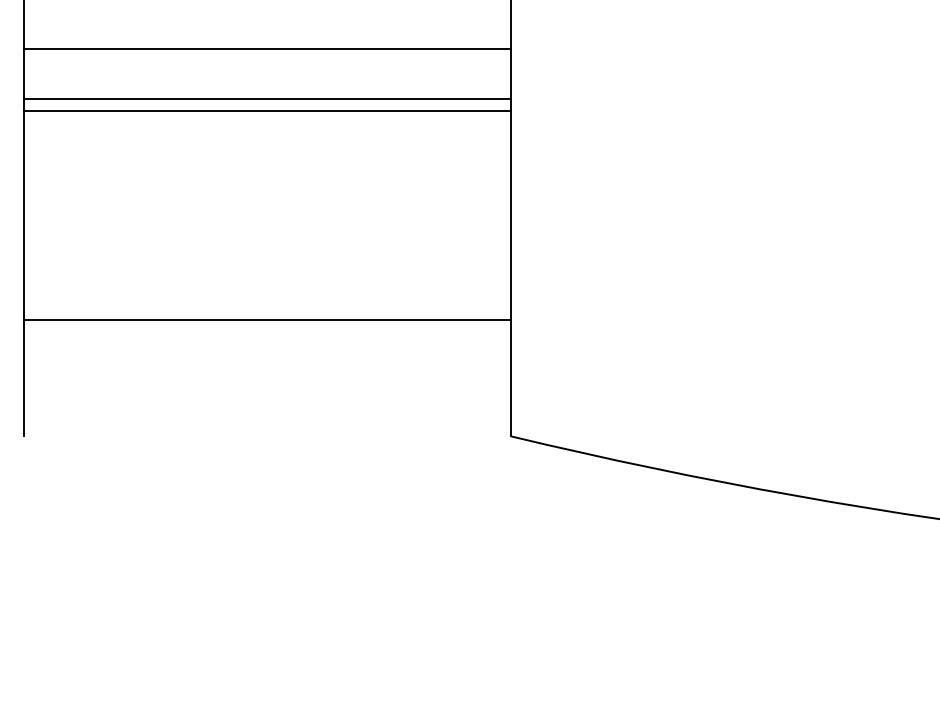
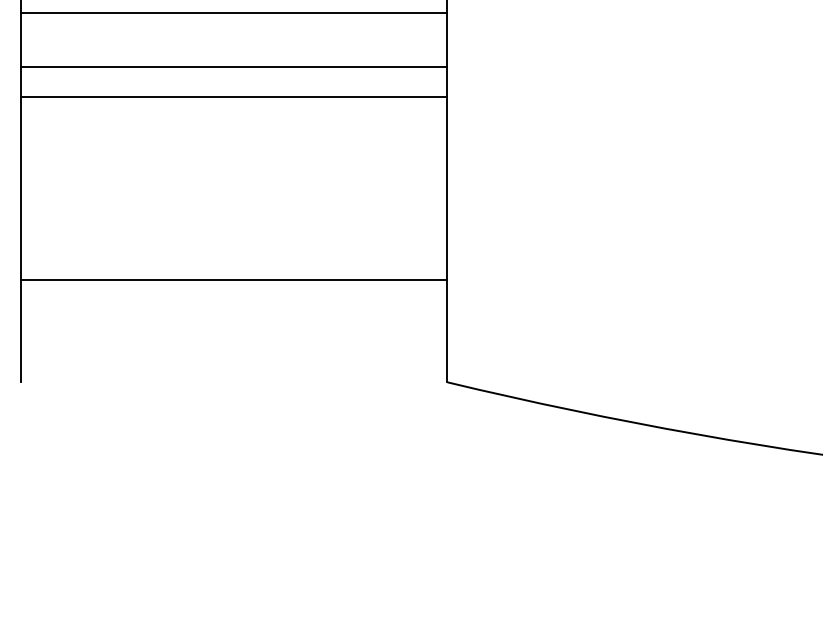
line: (266, 49) -> (233, 13), moved
line: (266, 98) -> (233, 66), moved

